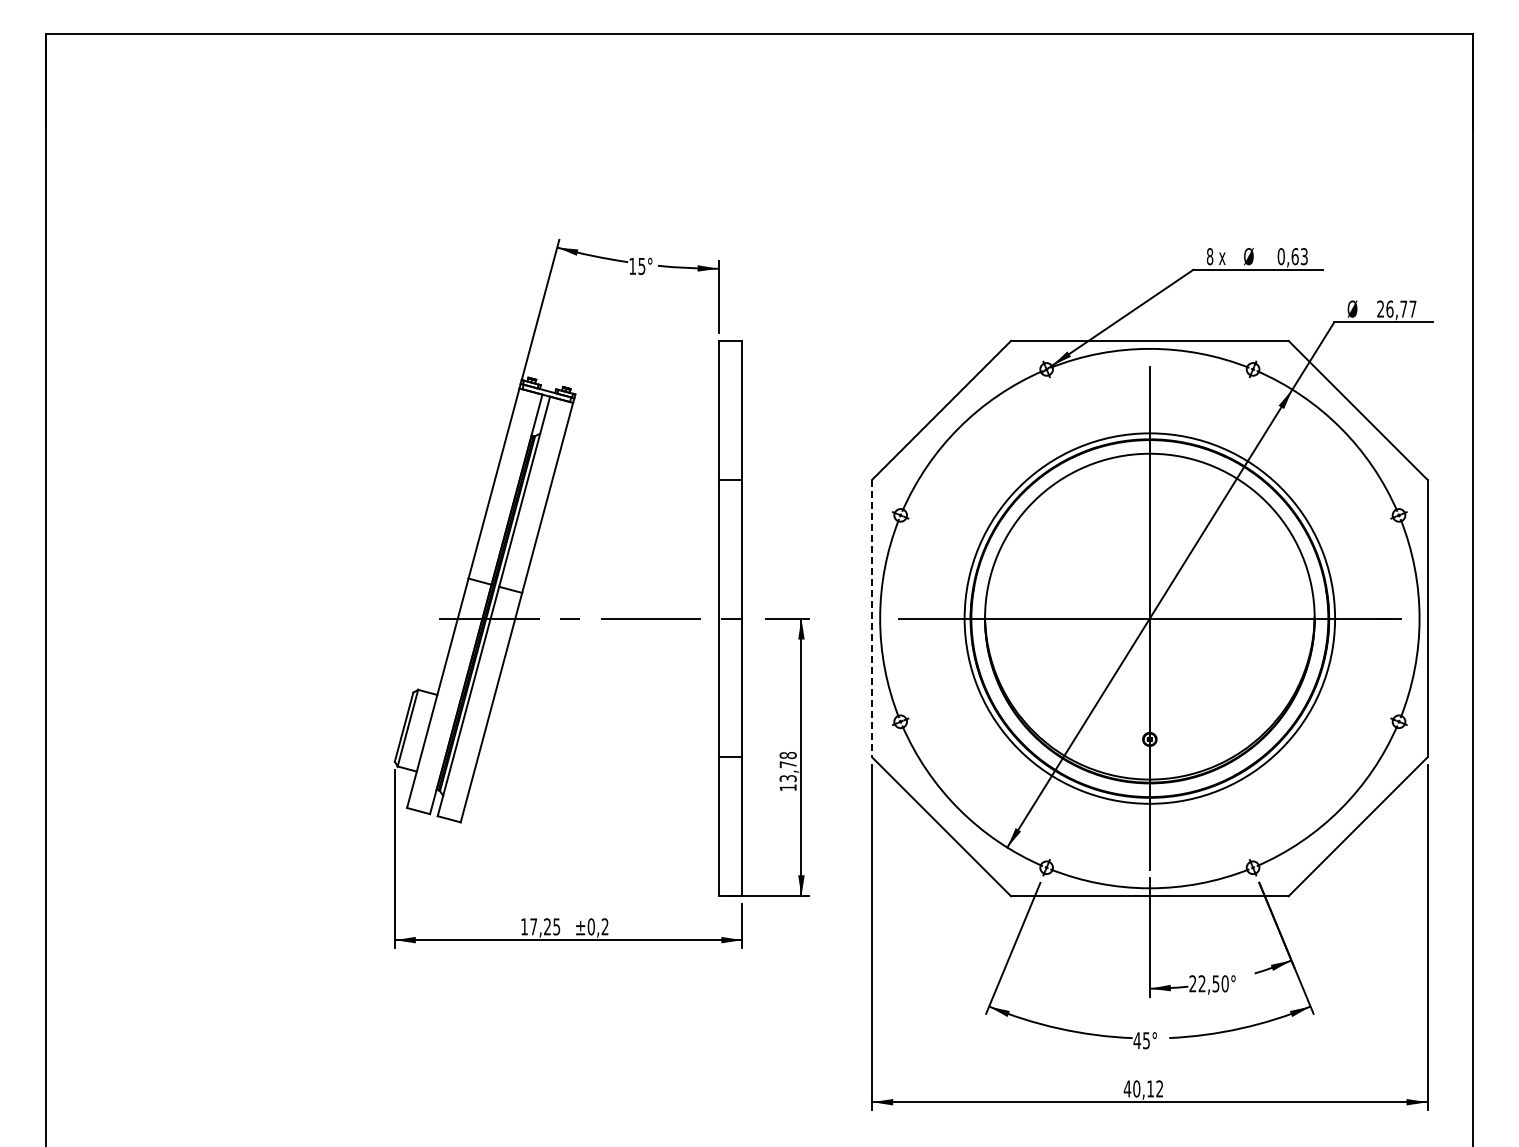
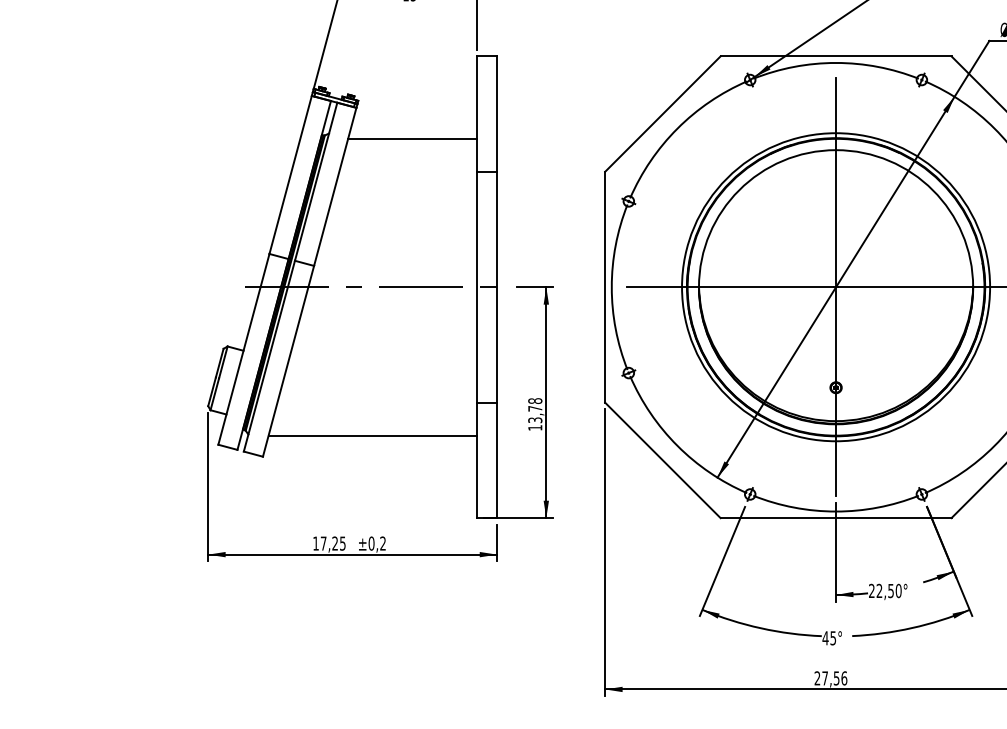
line: (640, 440) -> (412, 139), added
line: (872, 618) -> (605, 287), dashed -> solid
line: (592, 797) -> (372, 436), added
text: (1143, 1088) -> (830, 678), 40,12 -> 27,56

